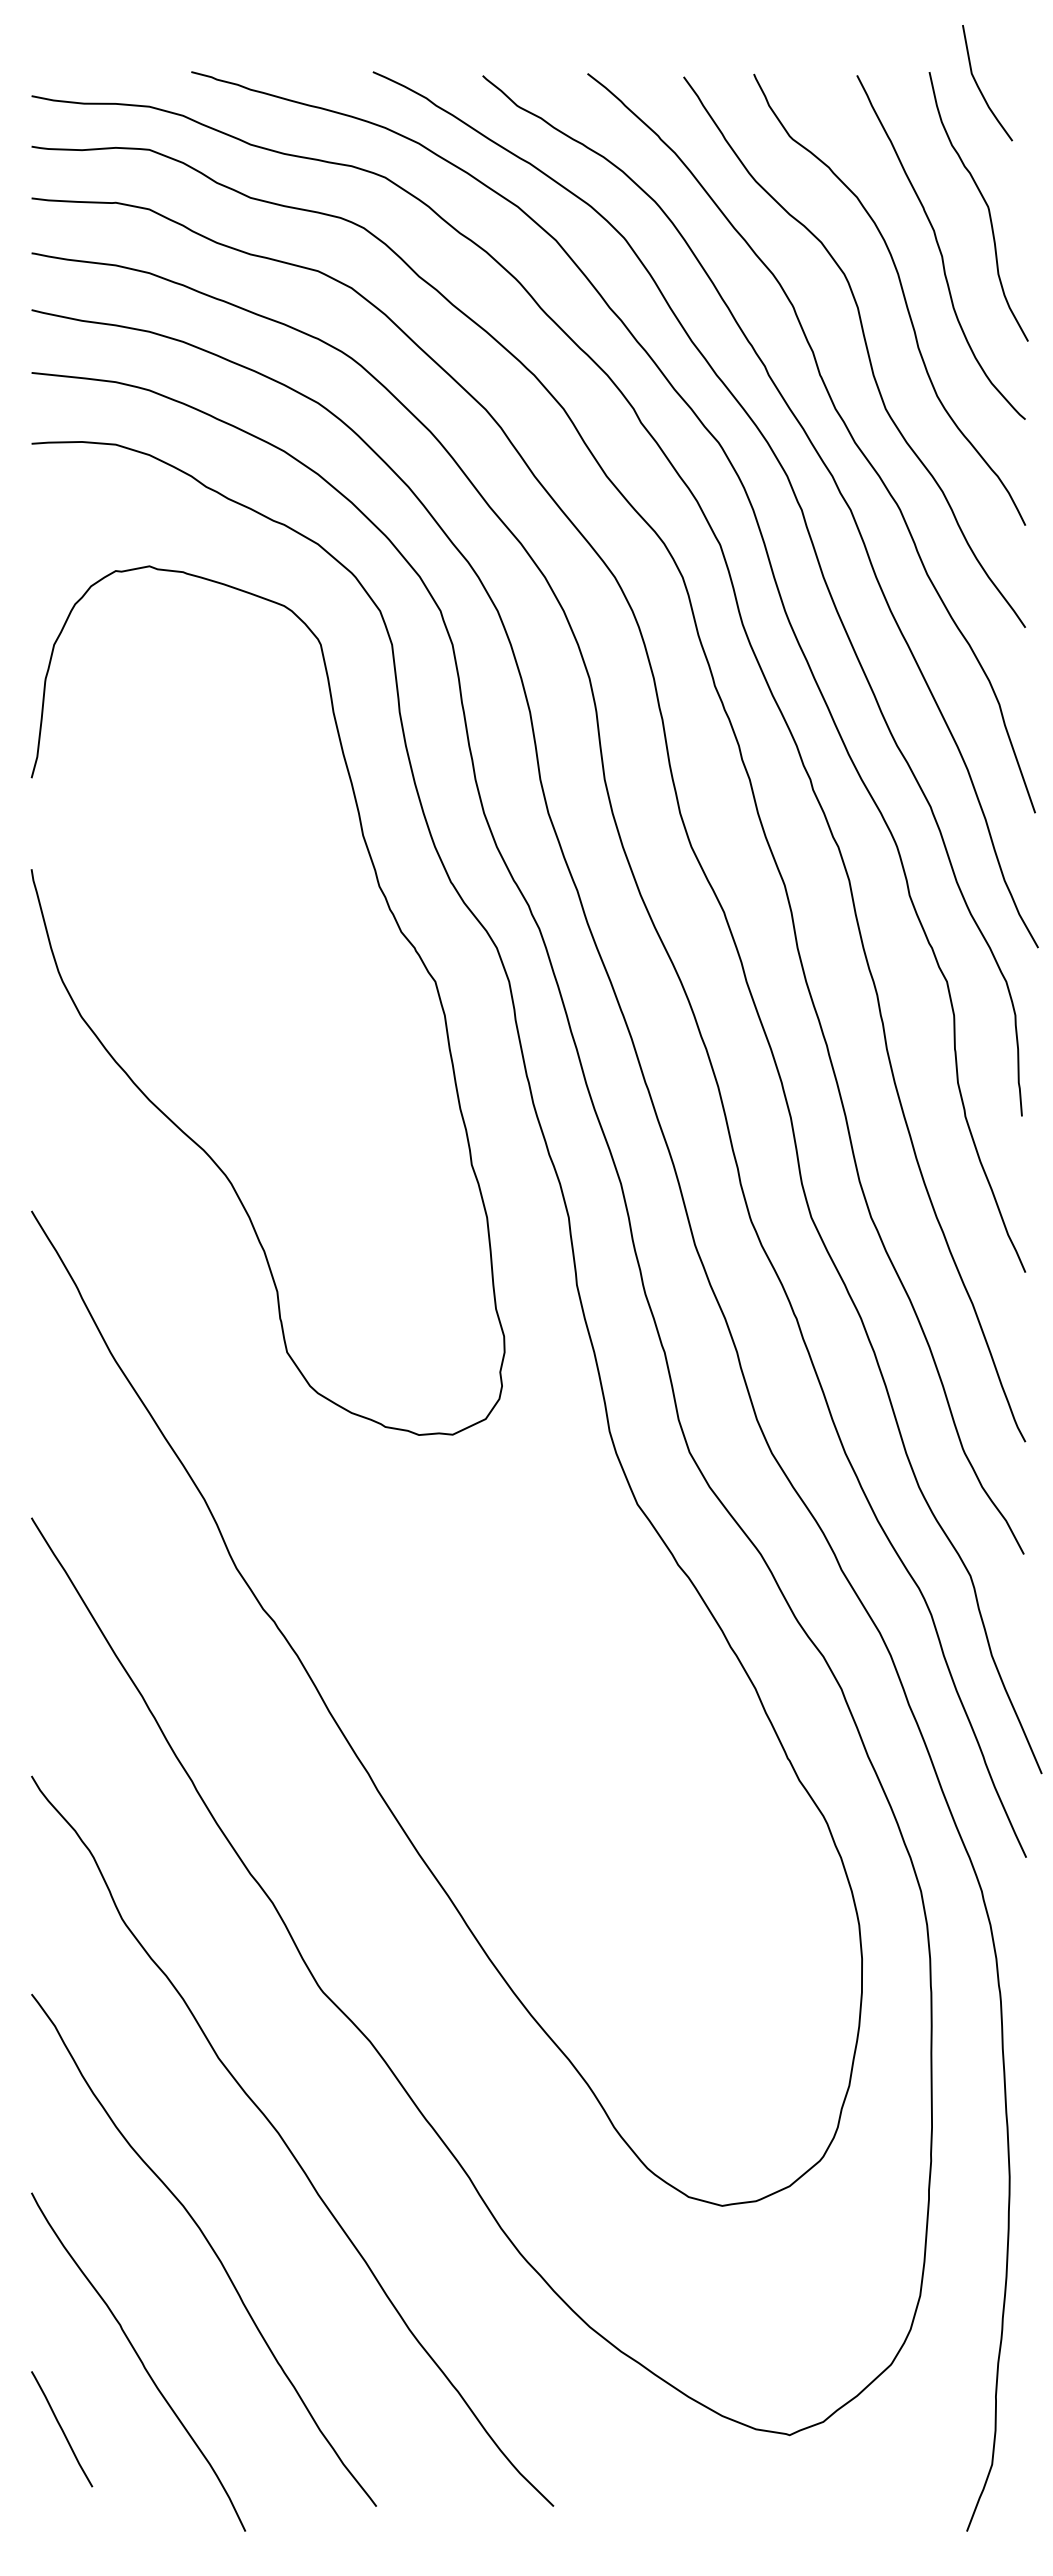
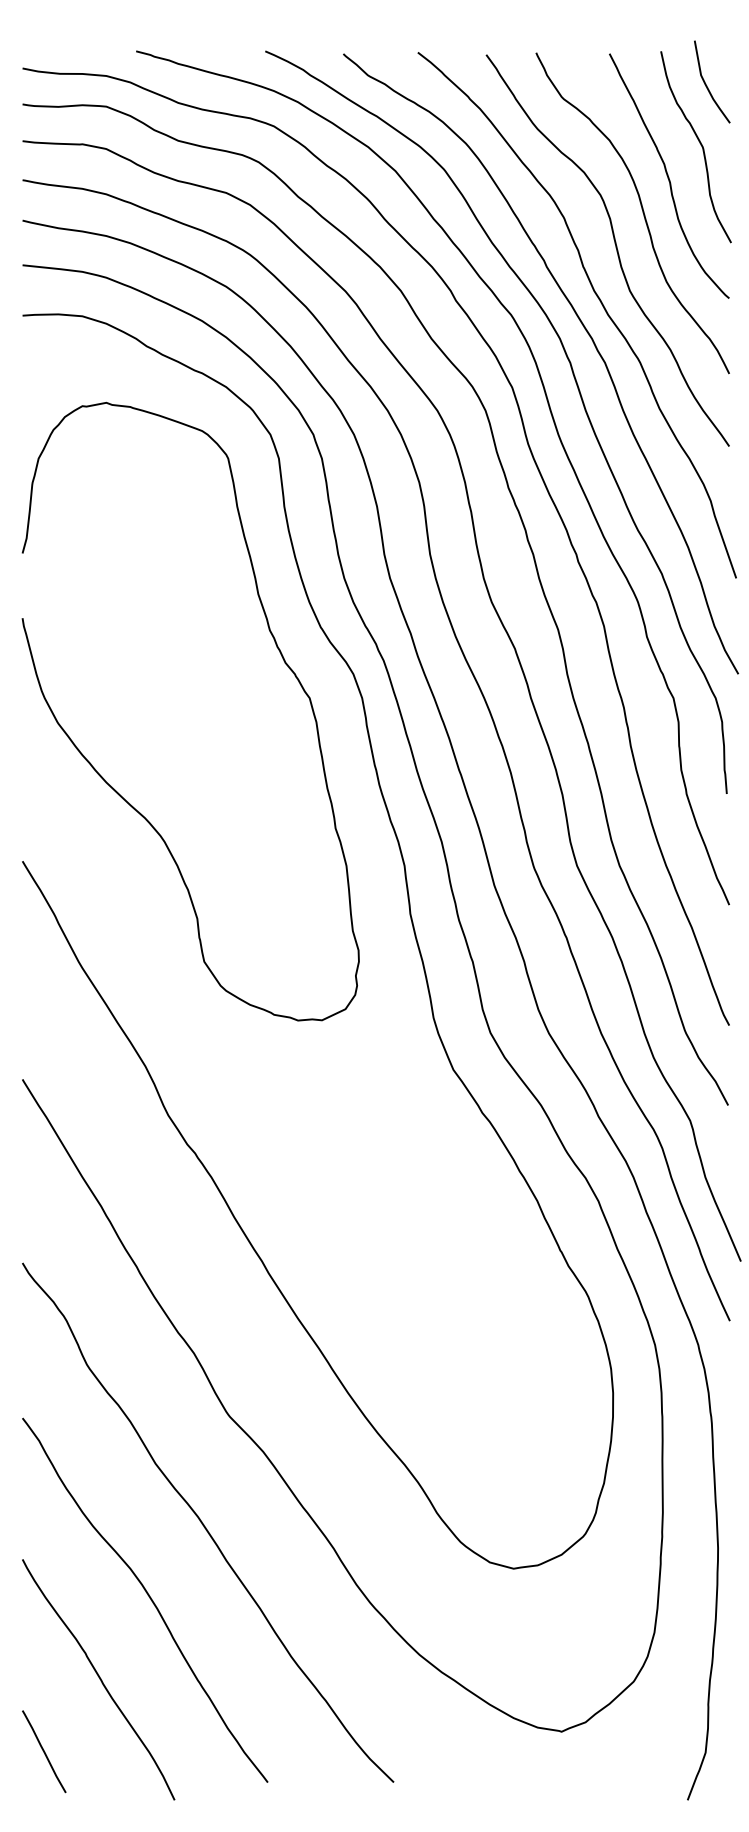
curve: (979, 87) -> (706, 85), moved
line: (62, 2429) -> (44, 1751), moved

